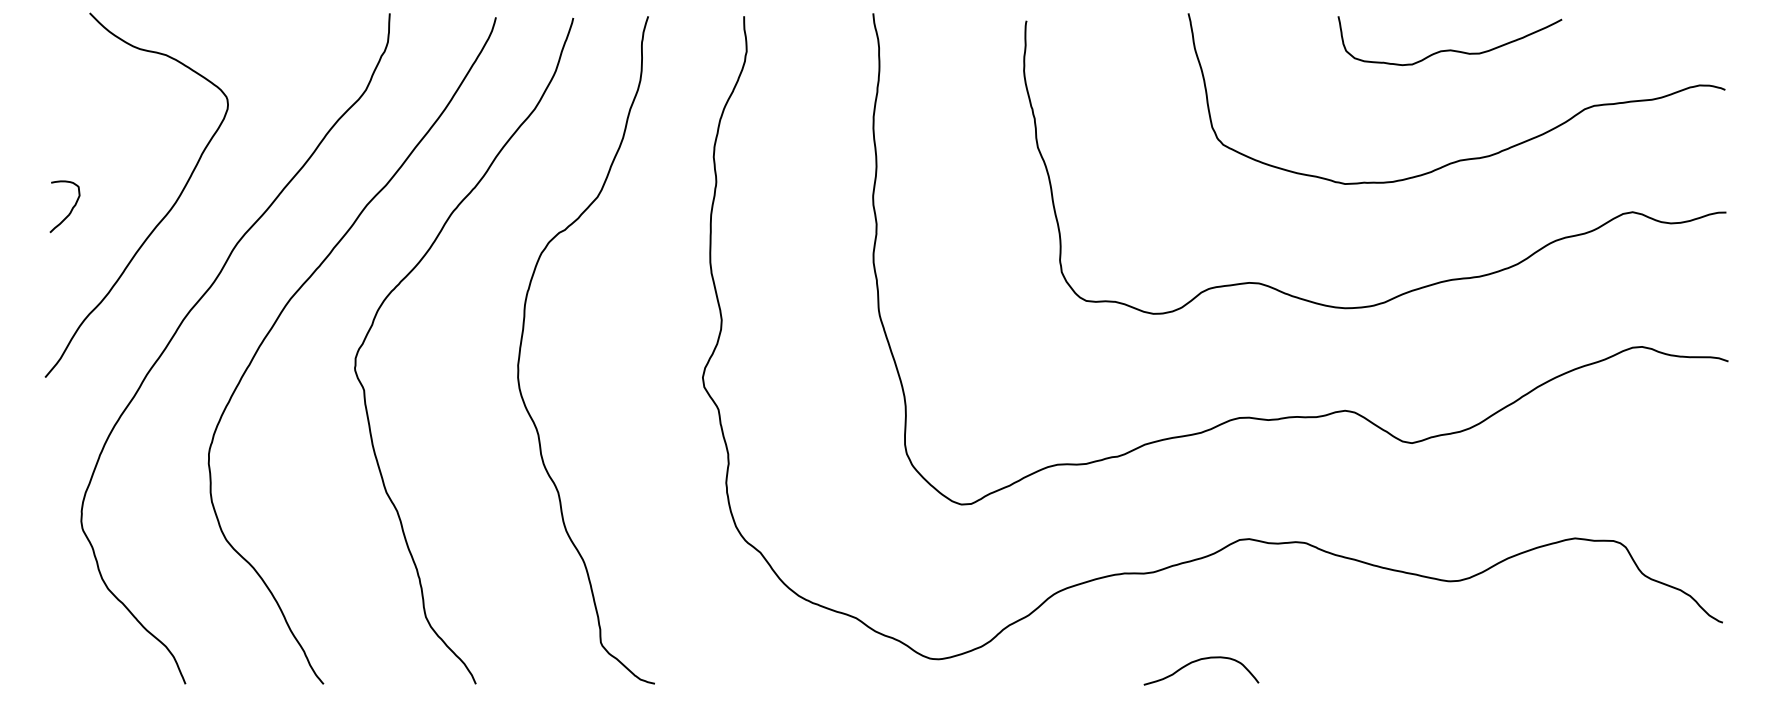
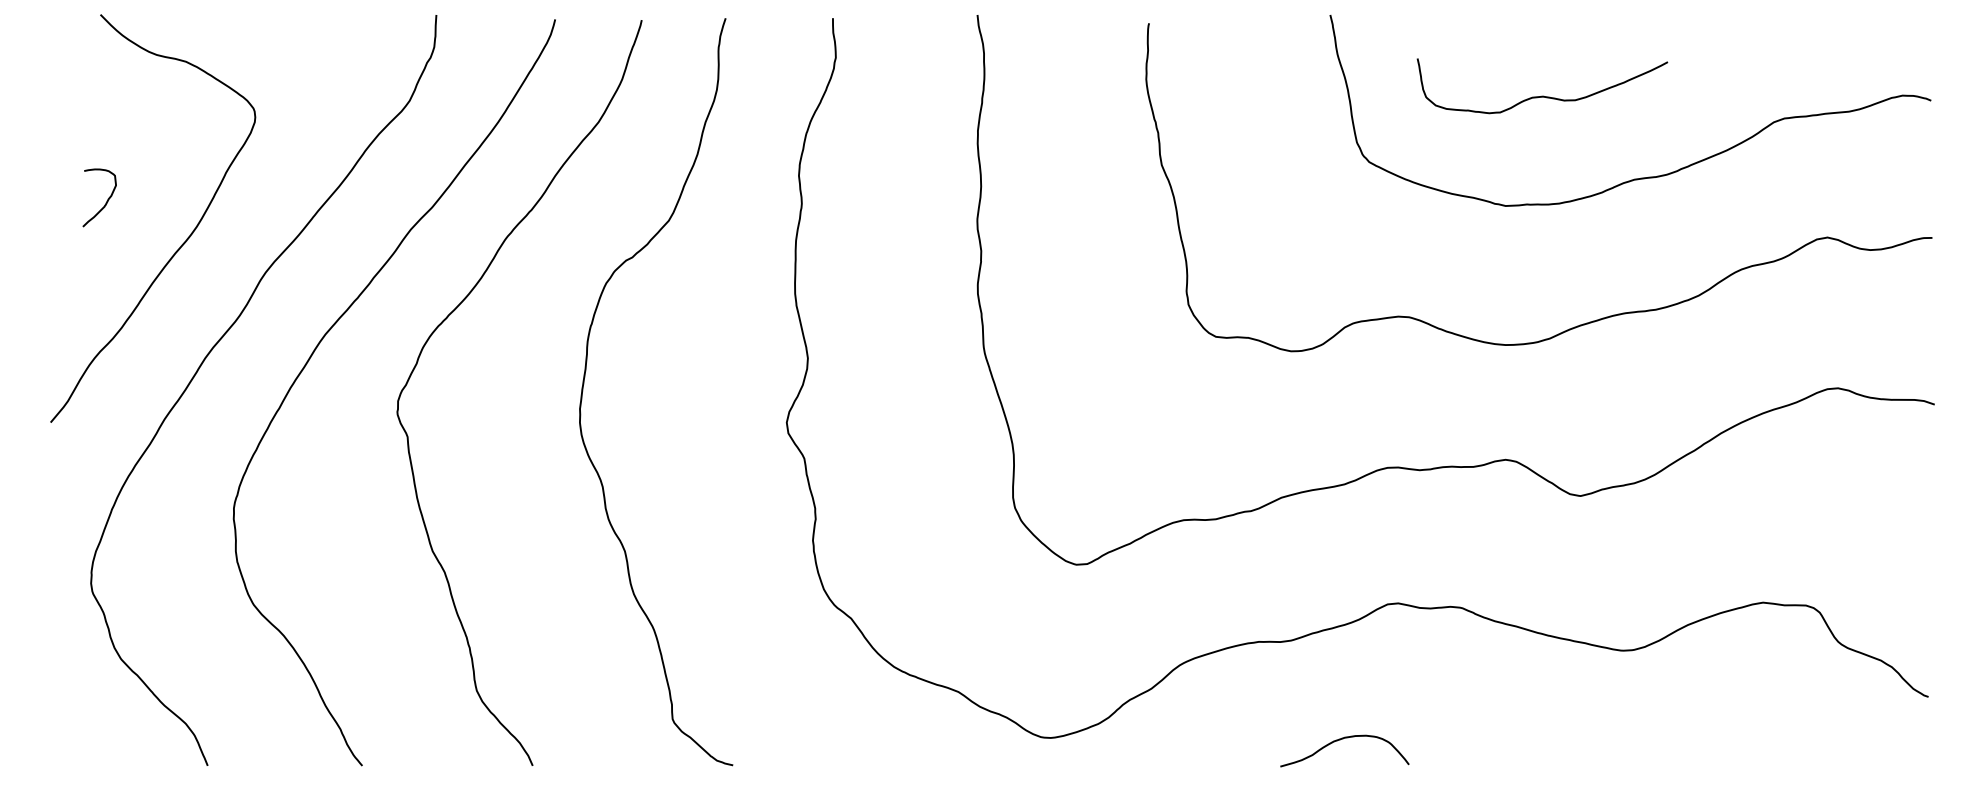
curve: (1449, 49) -> (1541, 95), moved
curve: (70, 210) -> (105, 202), moved

